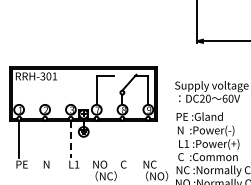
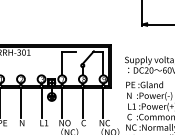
line: (45, 139) -> (21, 103), added
line: (70, 139) -> (41, 103), dashed -> solid
line: (96, 139) -> (62, 103), added
line: (122, 139) -> (82, 103), added
line: (148, 139) -> (103, 103), added

